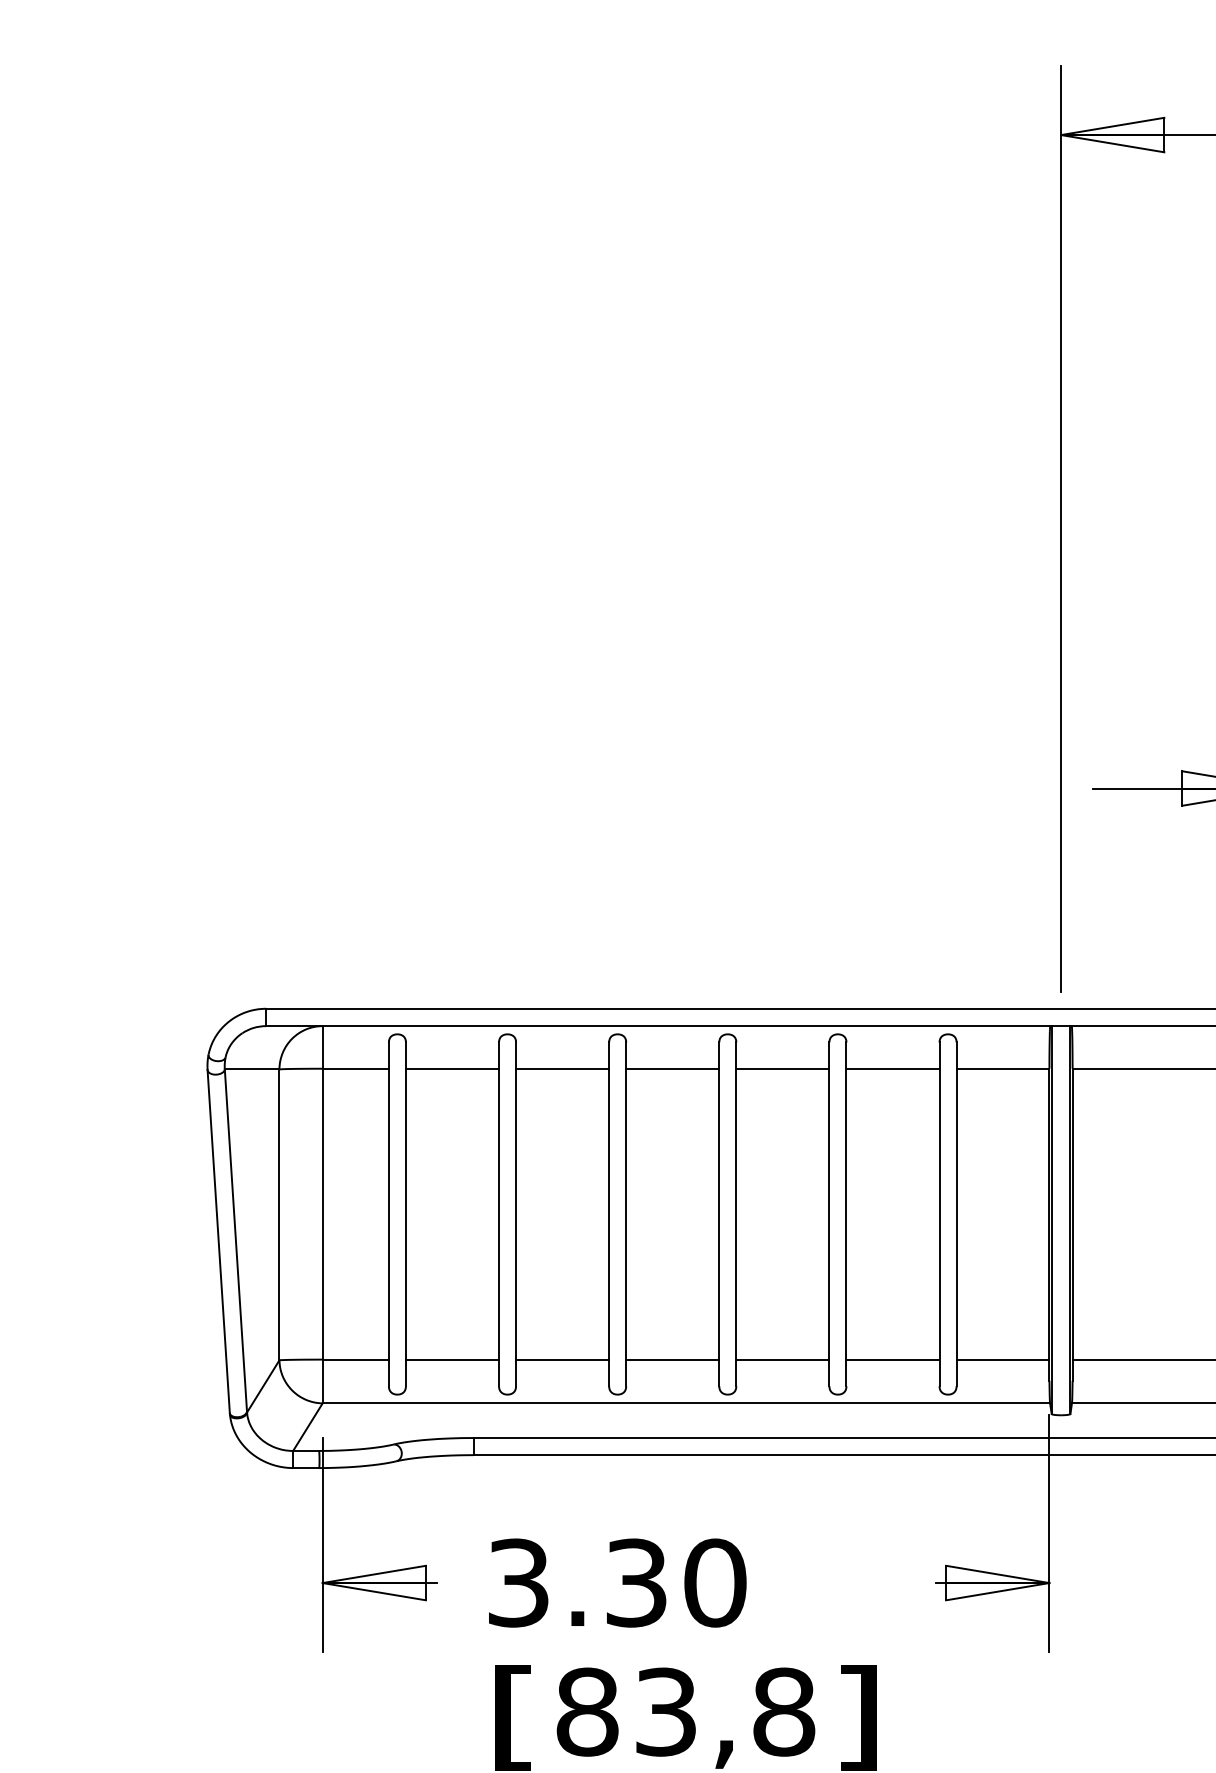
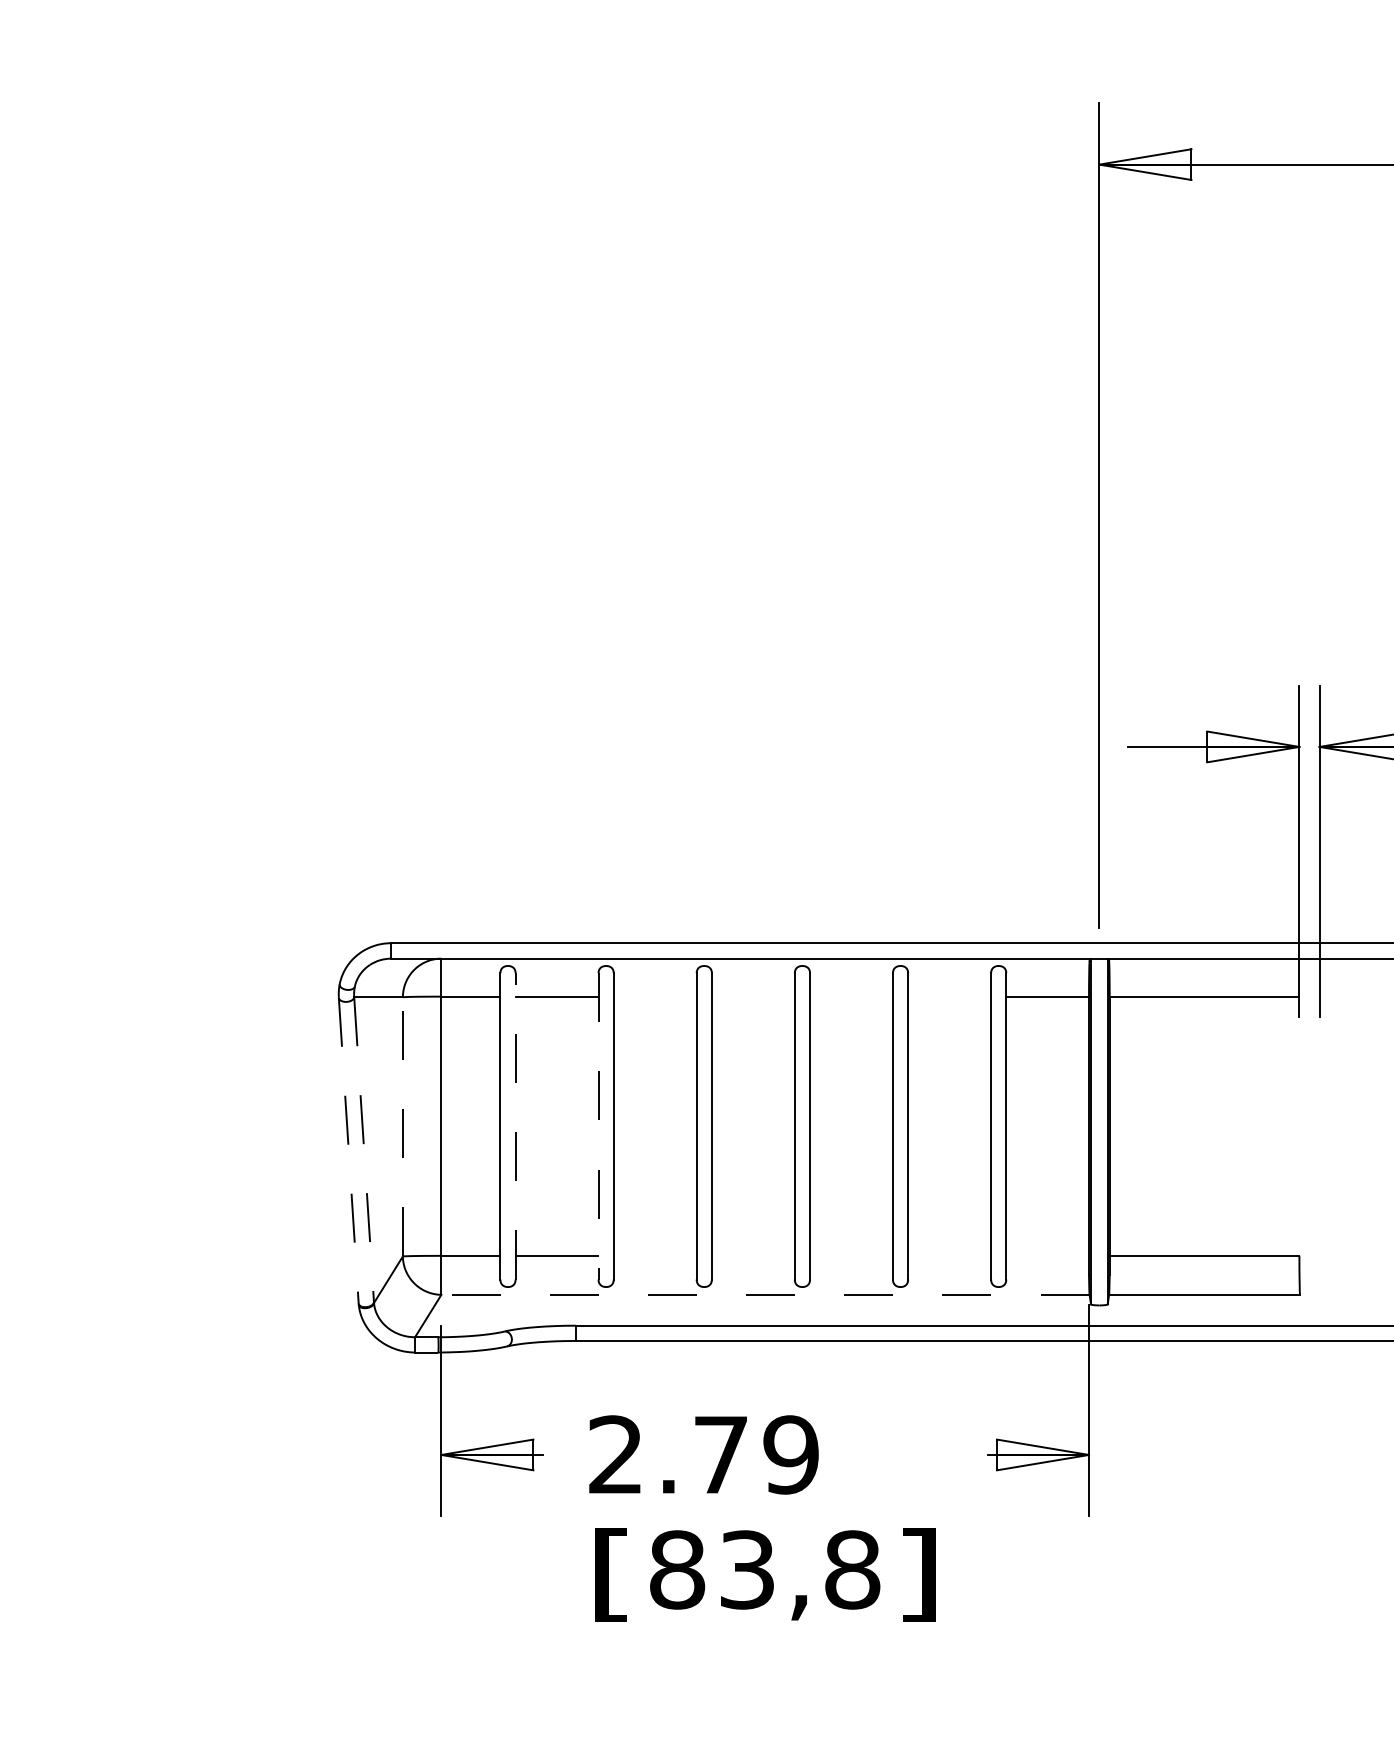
line: (561, 1068) -> (654, 996), removed
line: (672, 1068) -> (753, 996), removed
line: (782, 1068) -> (851, 996), removed
line: (892, 1068) -> (949, 996), removed
line: (405, 1213) -> (515, 1125), solid -> dashed
line: (279, 1214) -> (402, 1126), solid -> dashed
line: (498, 1214) -> (598, 1126), solid -> dashed
line: (236, 1240) -> (364, 1149), solid -> dashed
line: (218, 1242) -> (348, 1151), solid -> dashed
line: (561, 1359) -> (654, 1255), removed
line: (672, 1359) -> (753, 1255), removed
line: (782, 1359) -> (851, 1255), removed
line: (892, 1359) -> (949, 1255), removed
line: (1002, 1359) -> (1047, 1255), removed
line: (686, 1402) -> (765, 1294), solid -> dashed
text: (617, 1582) -> (704, 1454), 3.30 -> 2.79

